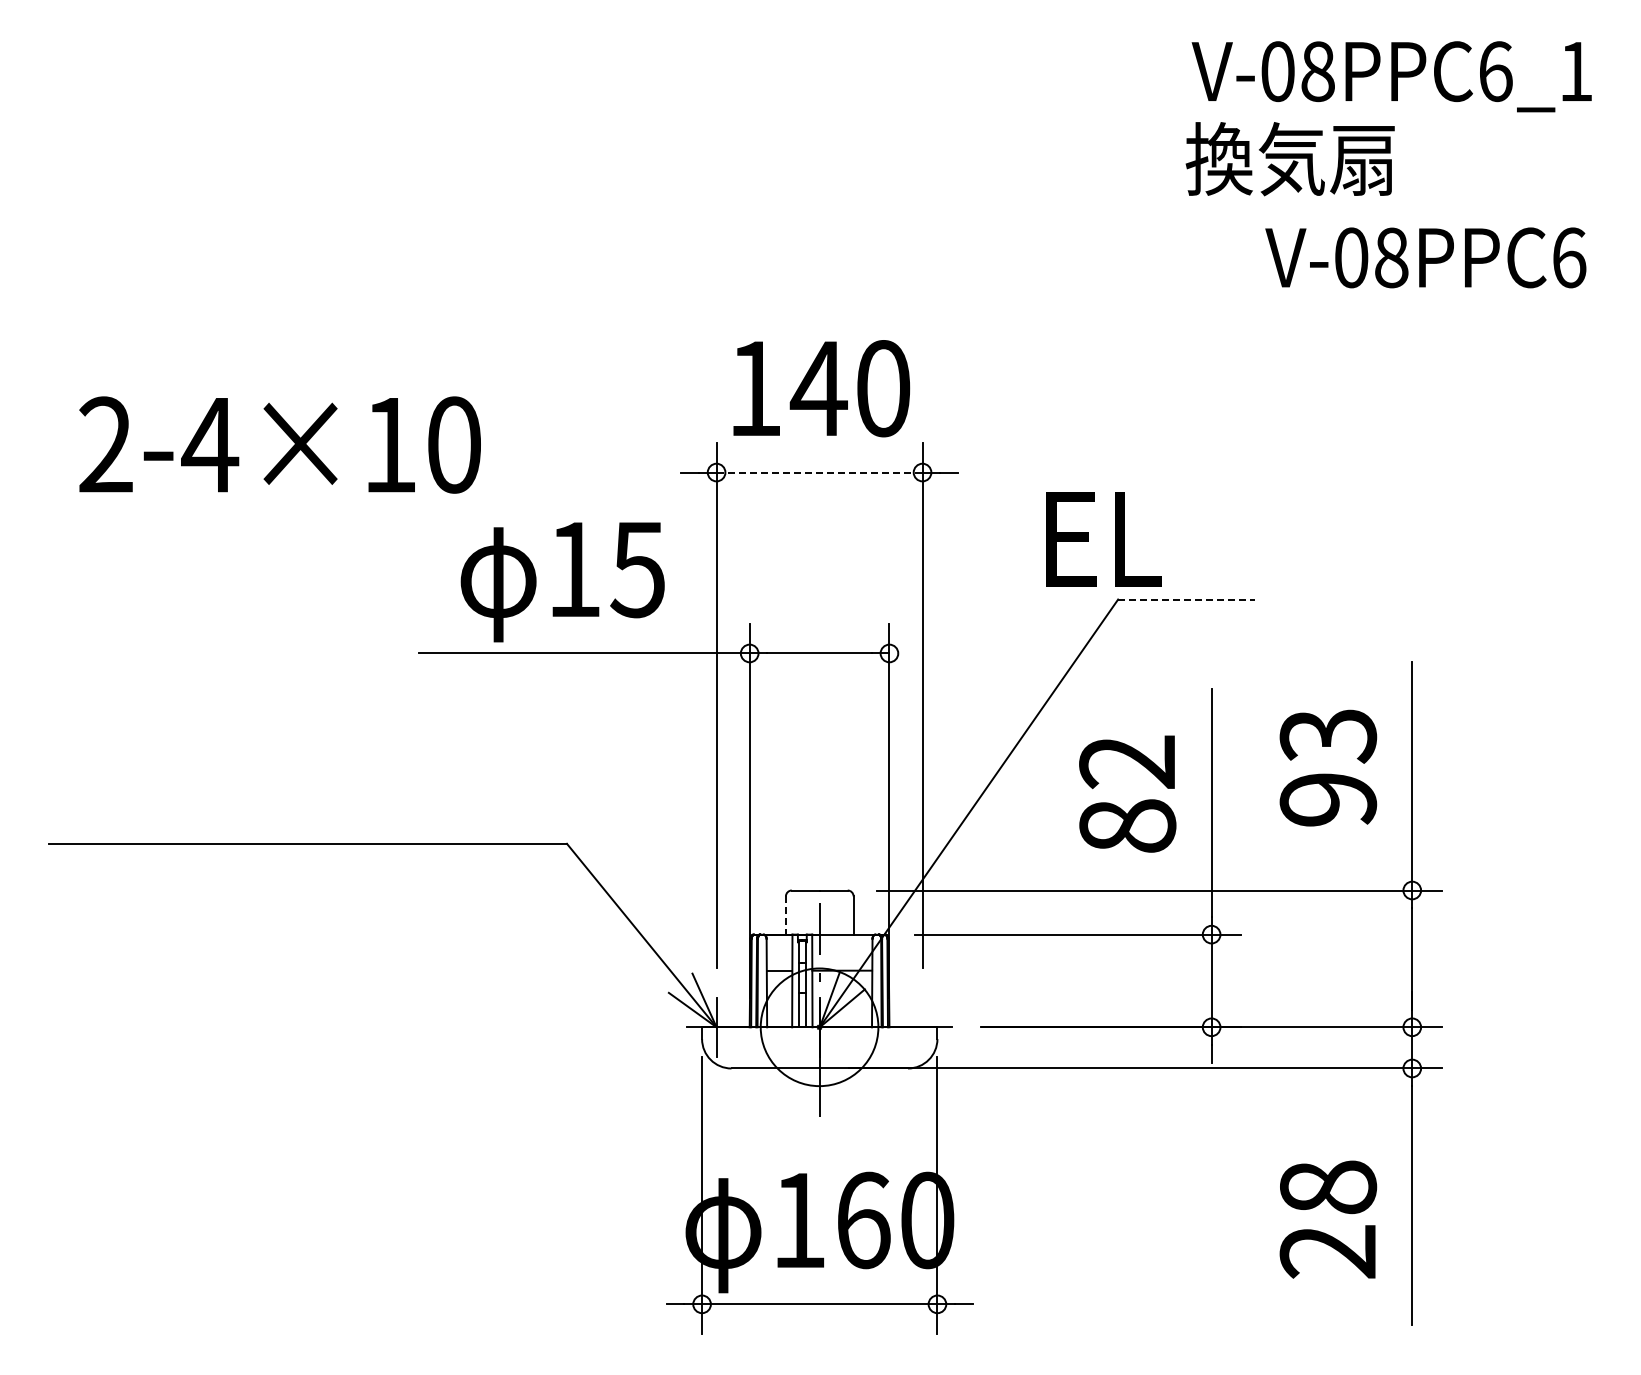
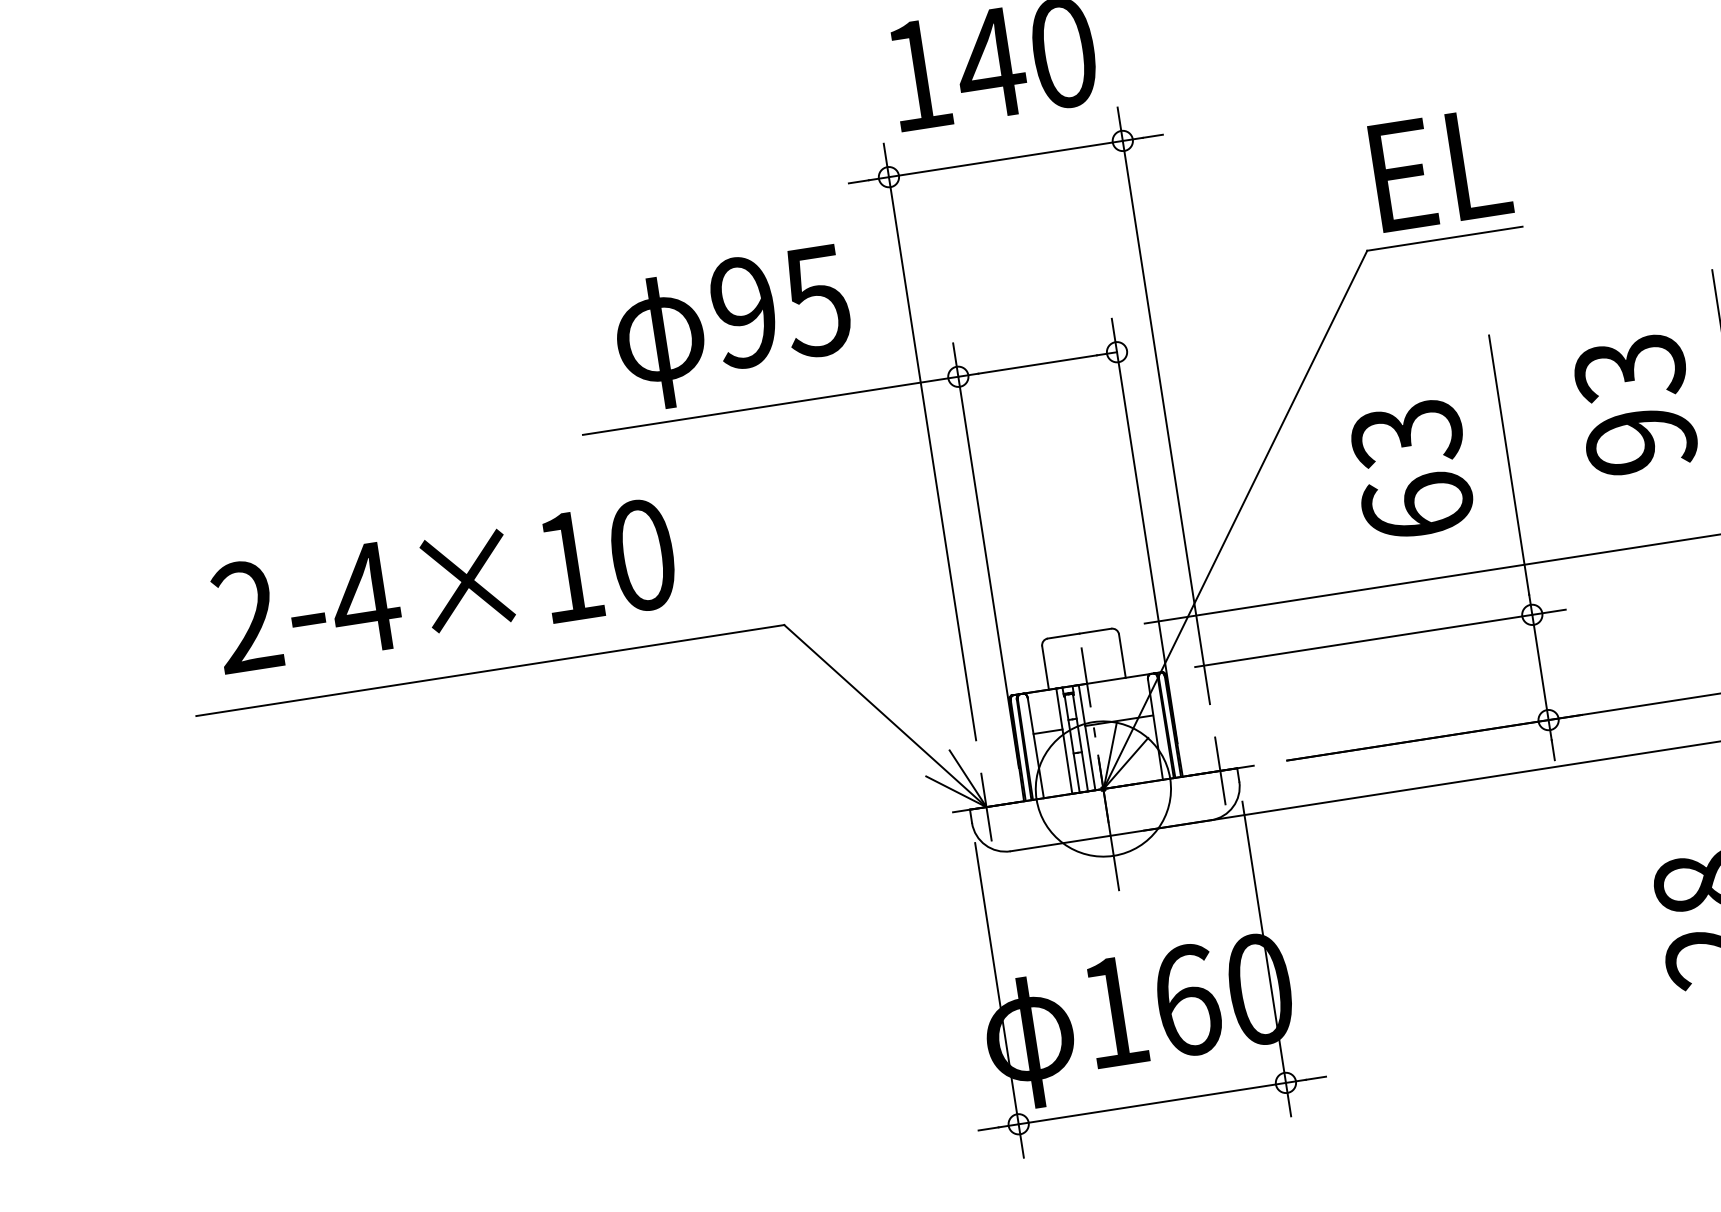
text: (279, 444) -> (443, 585), moved
line: (819, 472) -> (1005, 159), dashed -> solid
text: (1103, 539) -> (1440, 169), moved
text: (573, 569) -> (743, 312), 15 -> 95
line: (1187, 599) -> (1446, 238), dashed -> solid
text: (1127, 793) -> (1411, 469), 82 -> 63
line: (785, 916) -> (1045, 669), dashed -> solid
line: (922, 1026) -> (1220, 770), added

